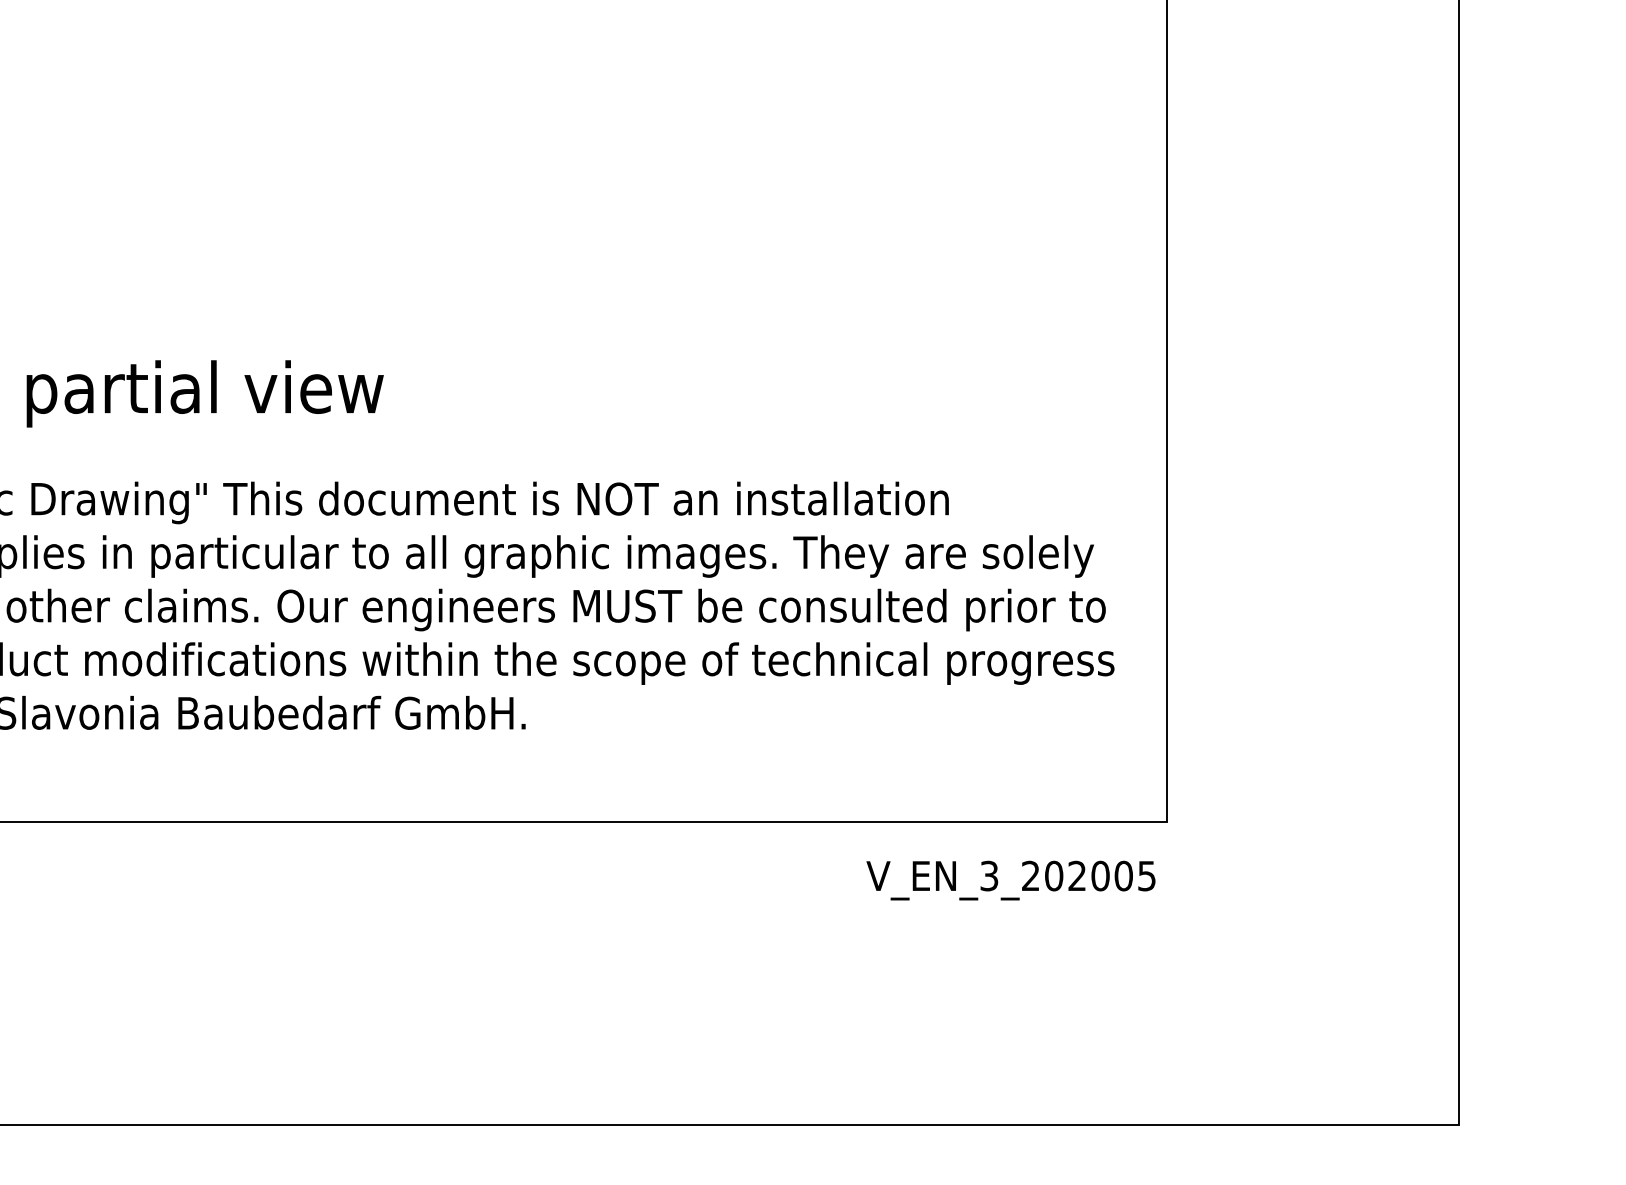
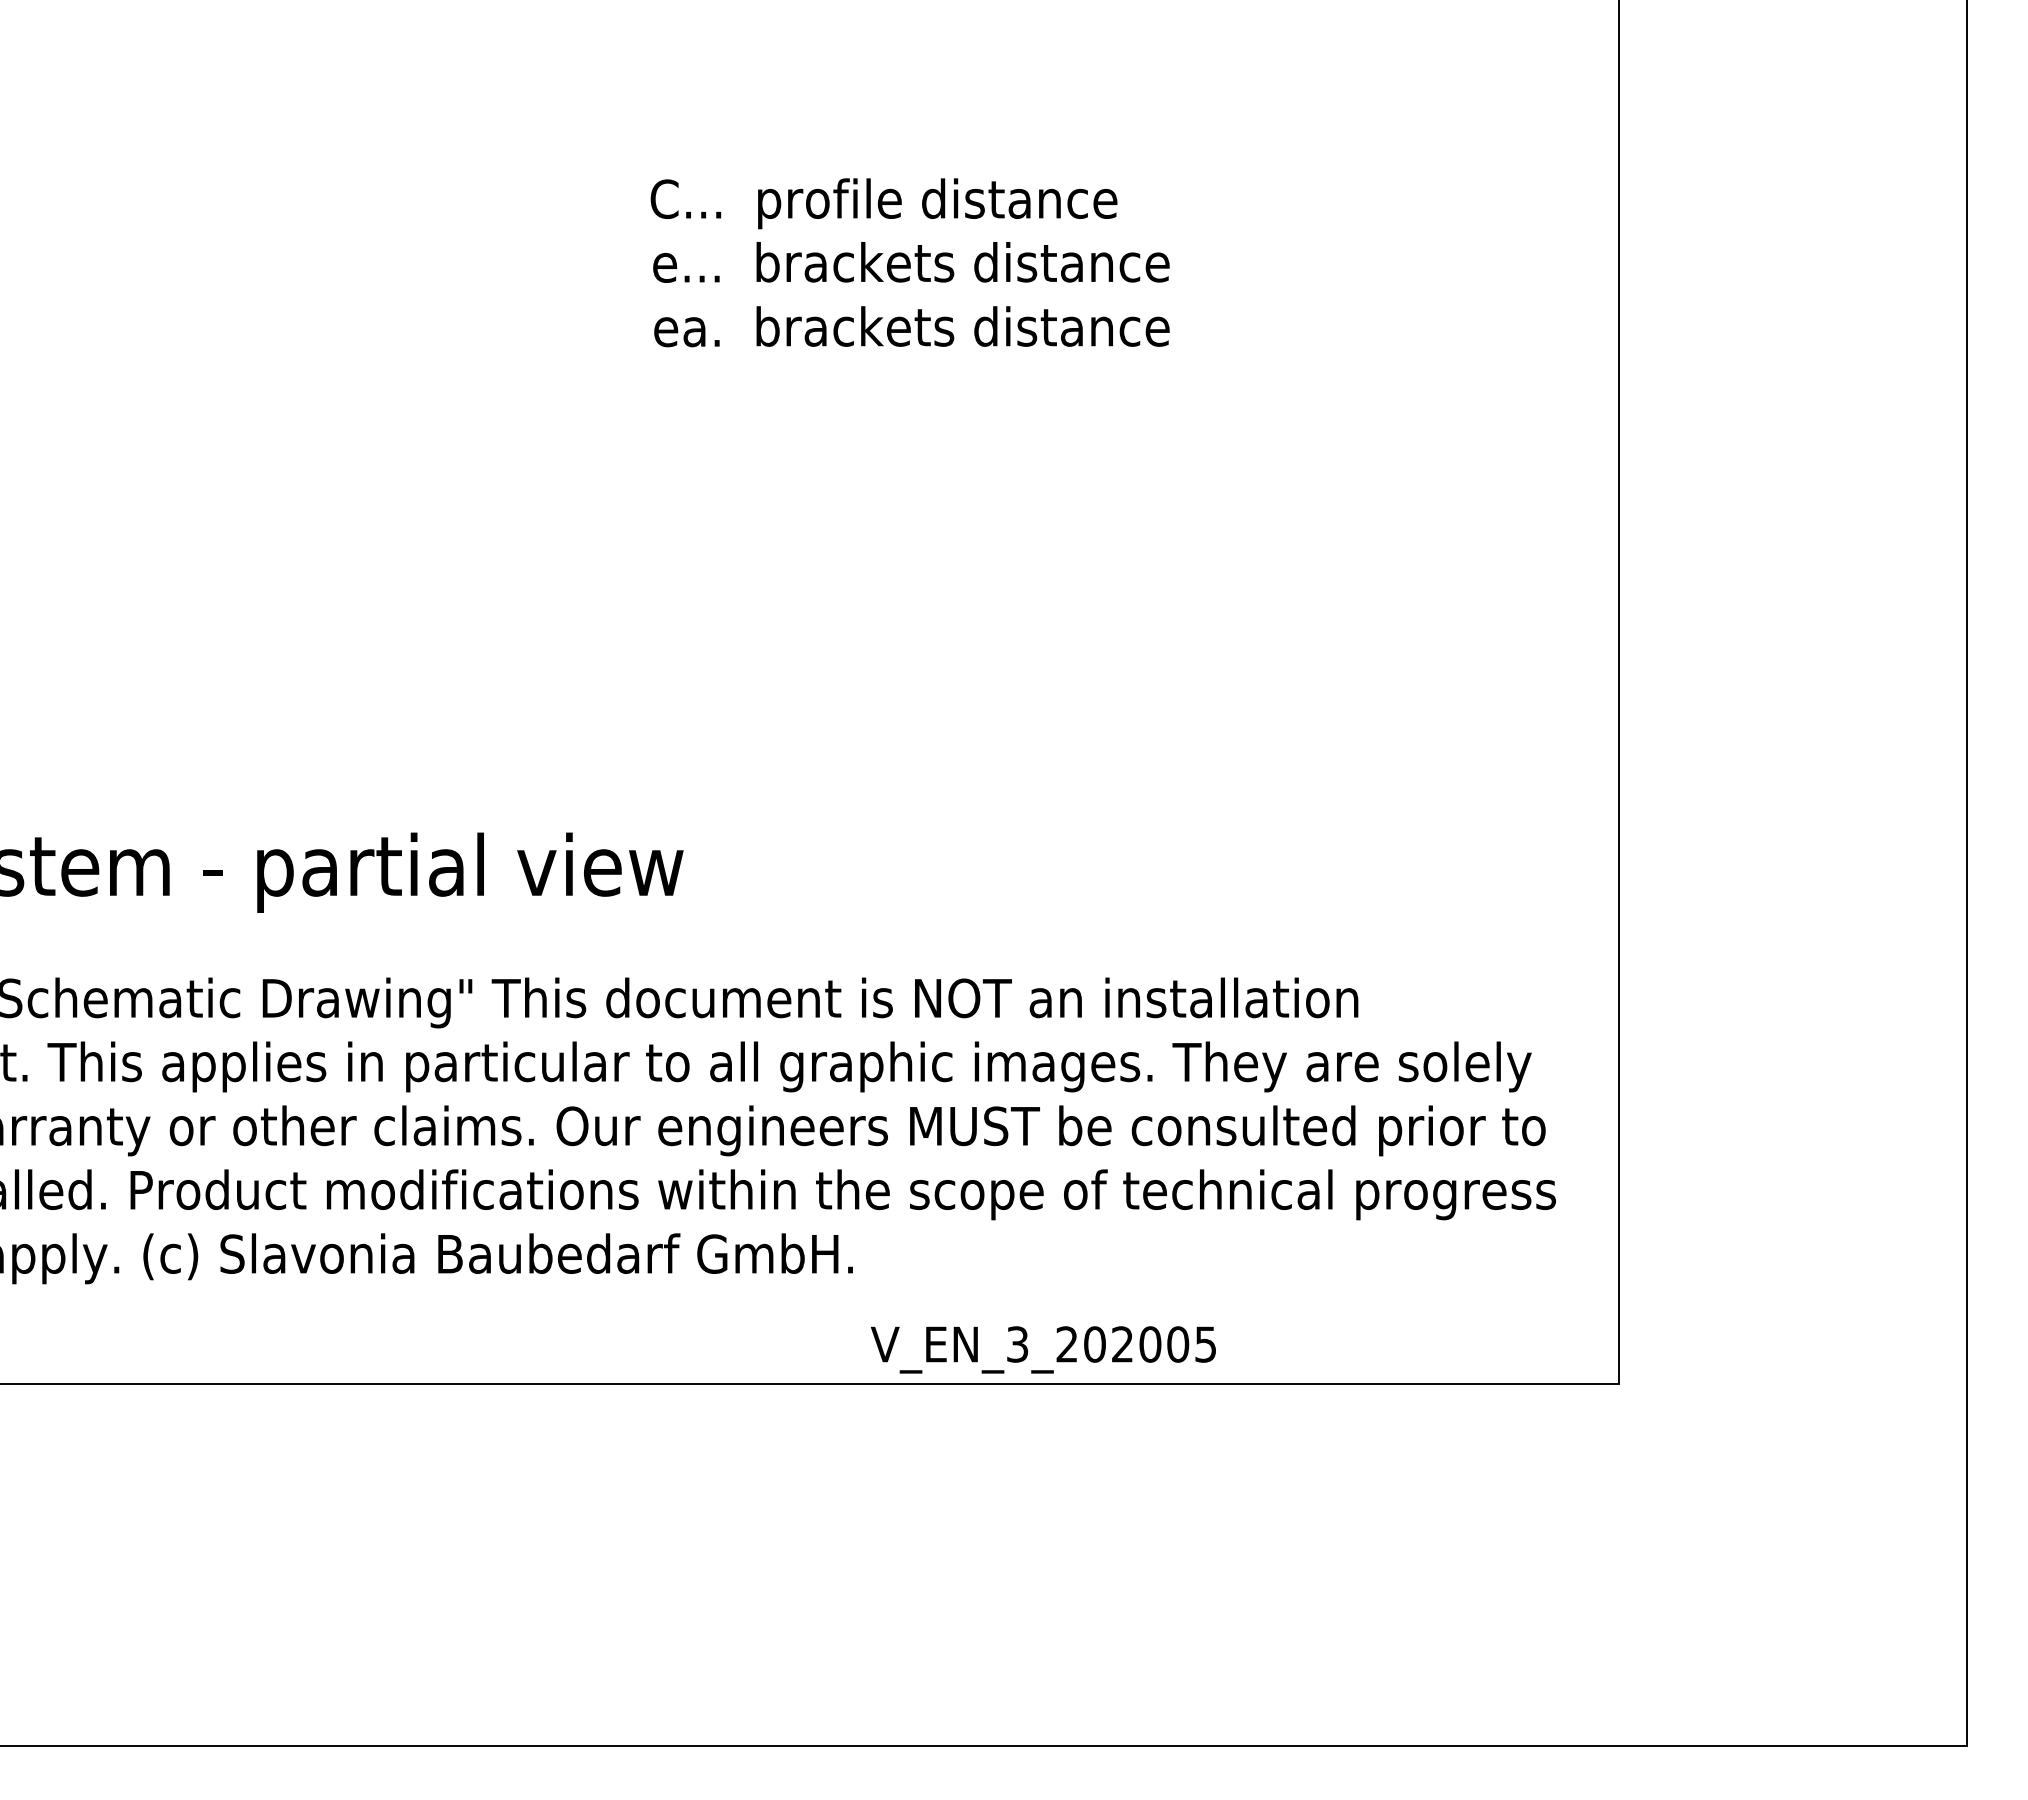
text: (1011, 880) -> (1043, 1349), moved

